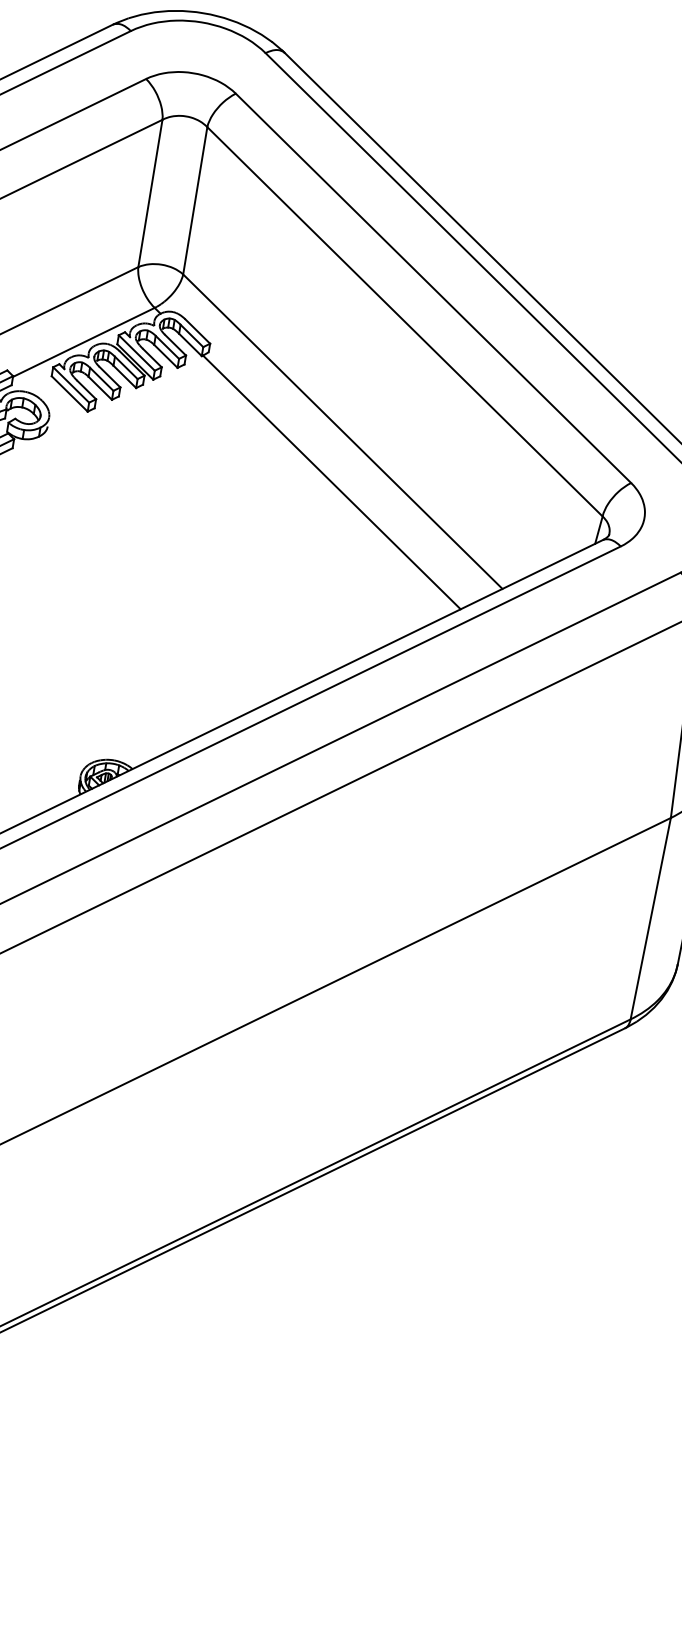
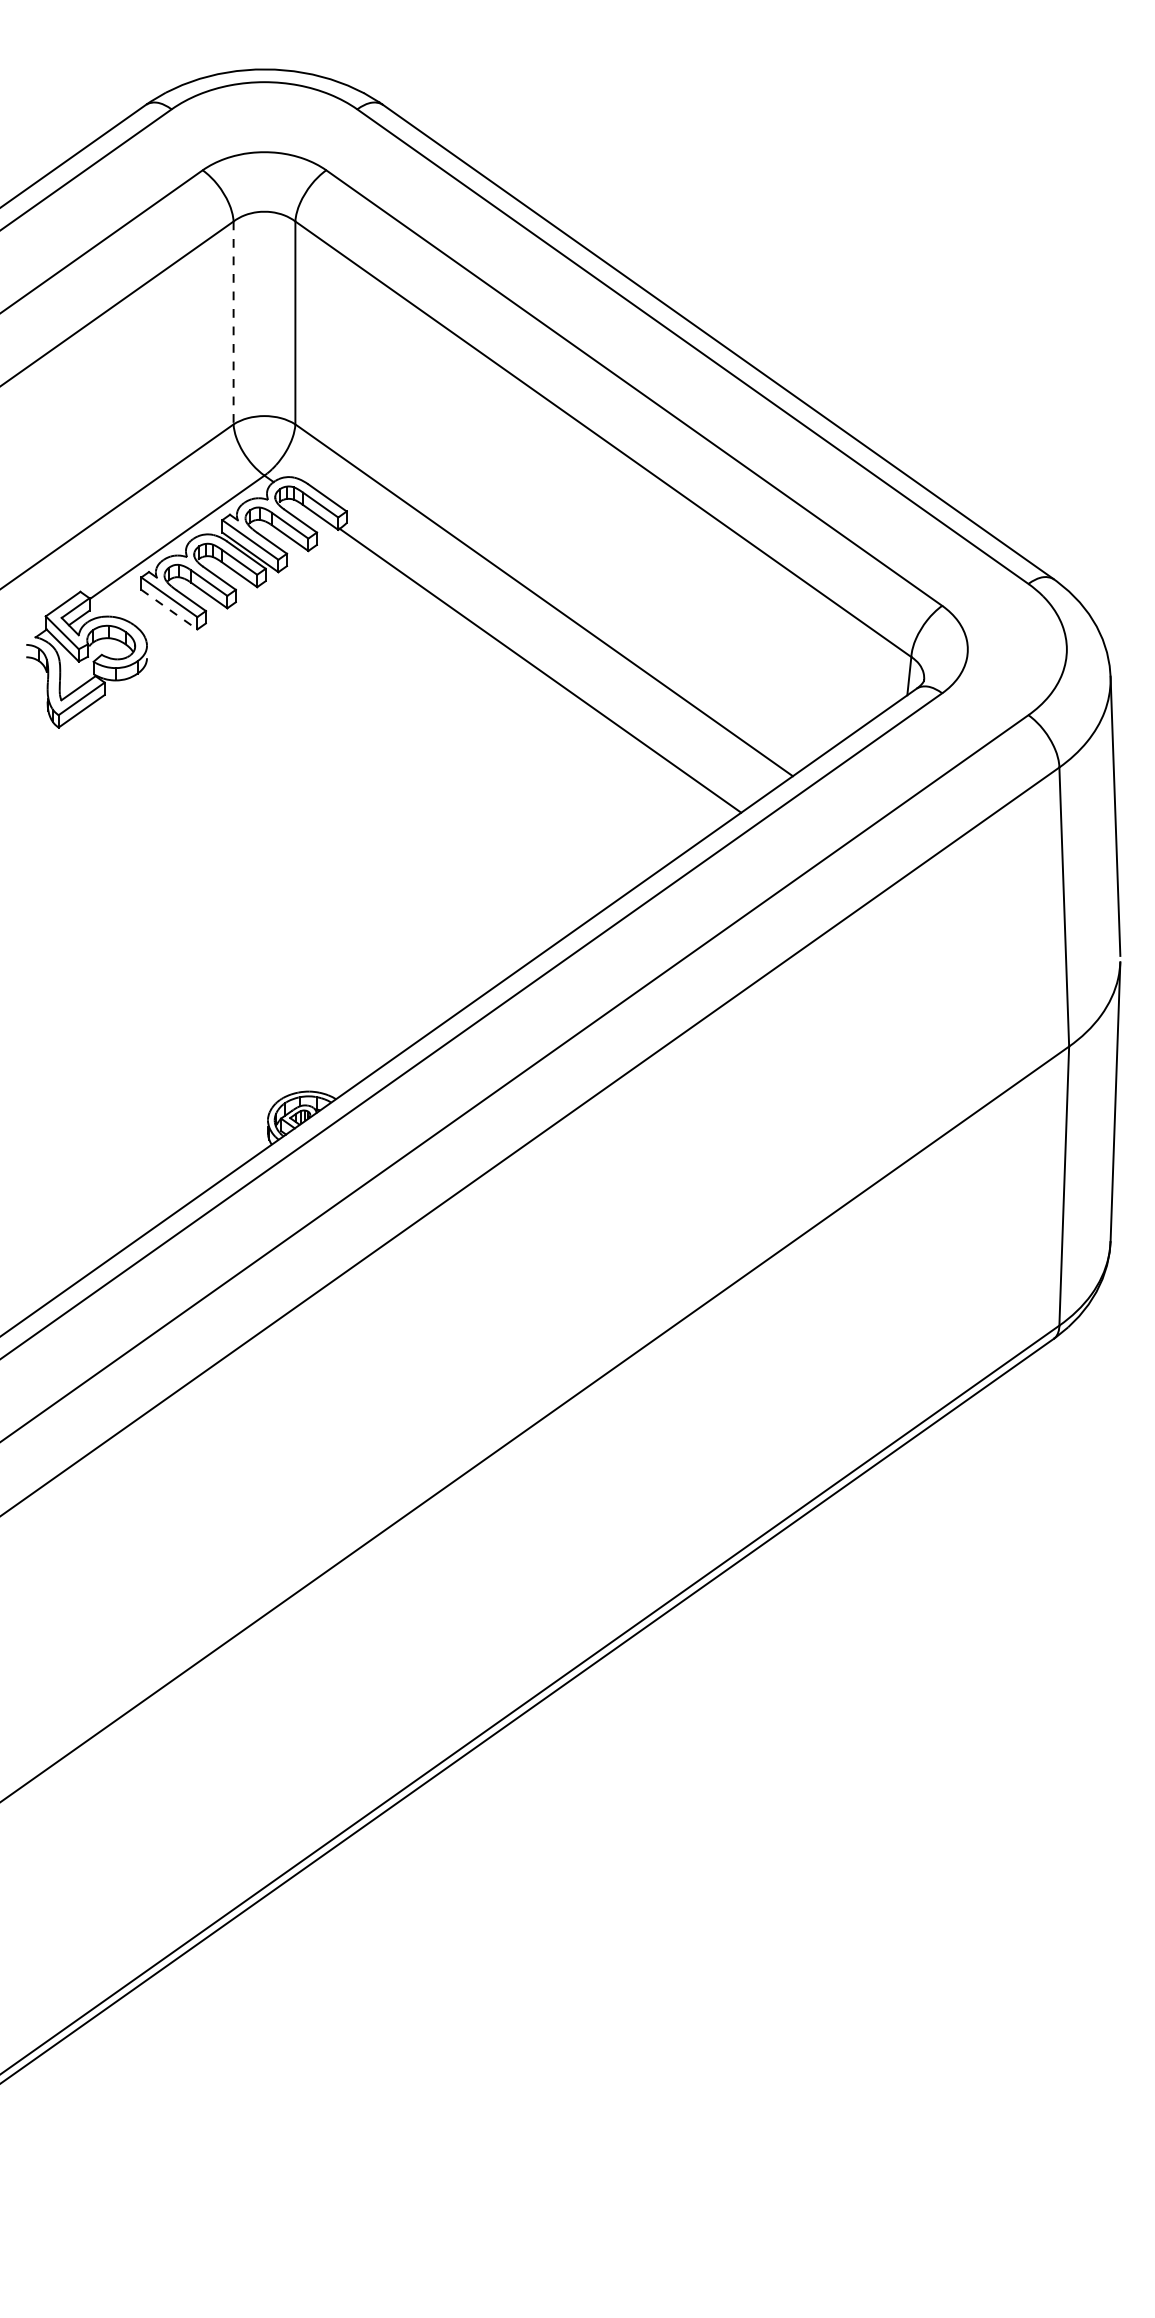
line: (150, 193) -> (233, 323), solid -> dashed
line: (69, 393) -> (169, 609), solid -> dashed

